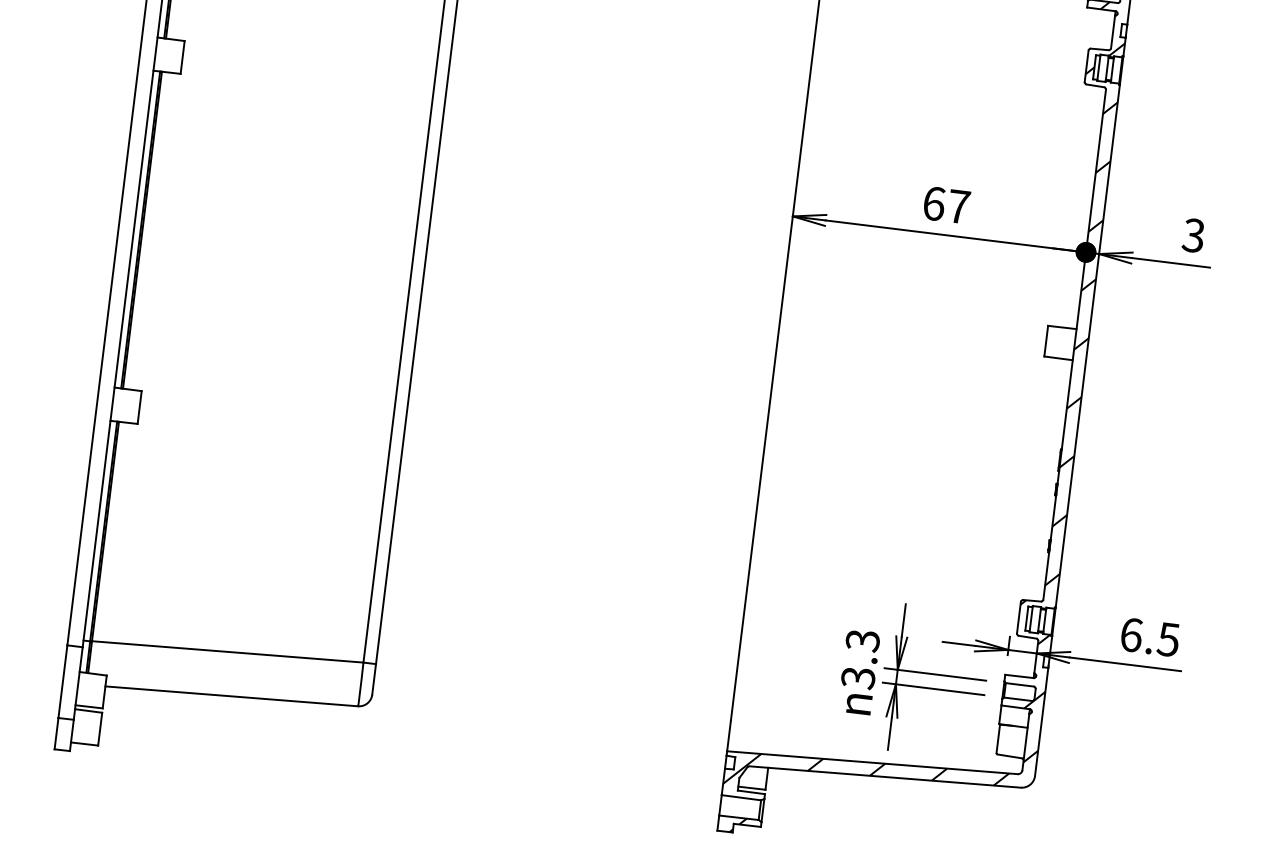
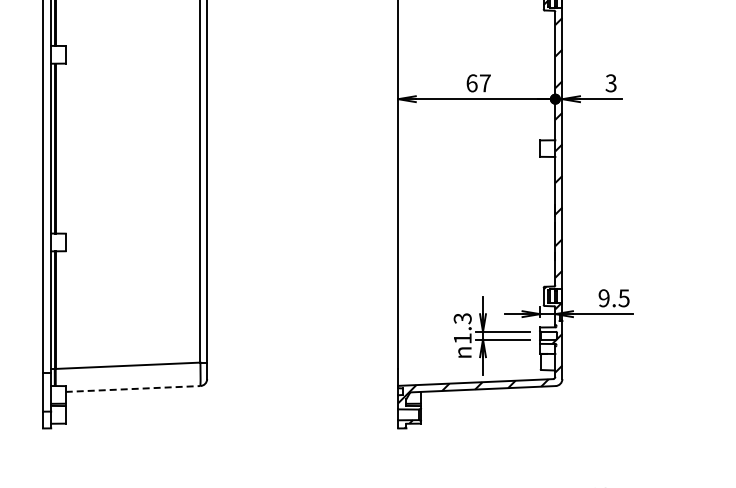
text: (1130, 635) -> (603, 298), 6.5 -> 9.5
text: (857, 677) -> (462, 338), 3.3 -> 1.3
line: (232, 695) -> (133, 388), solid -> dashed

